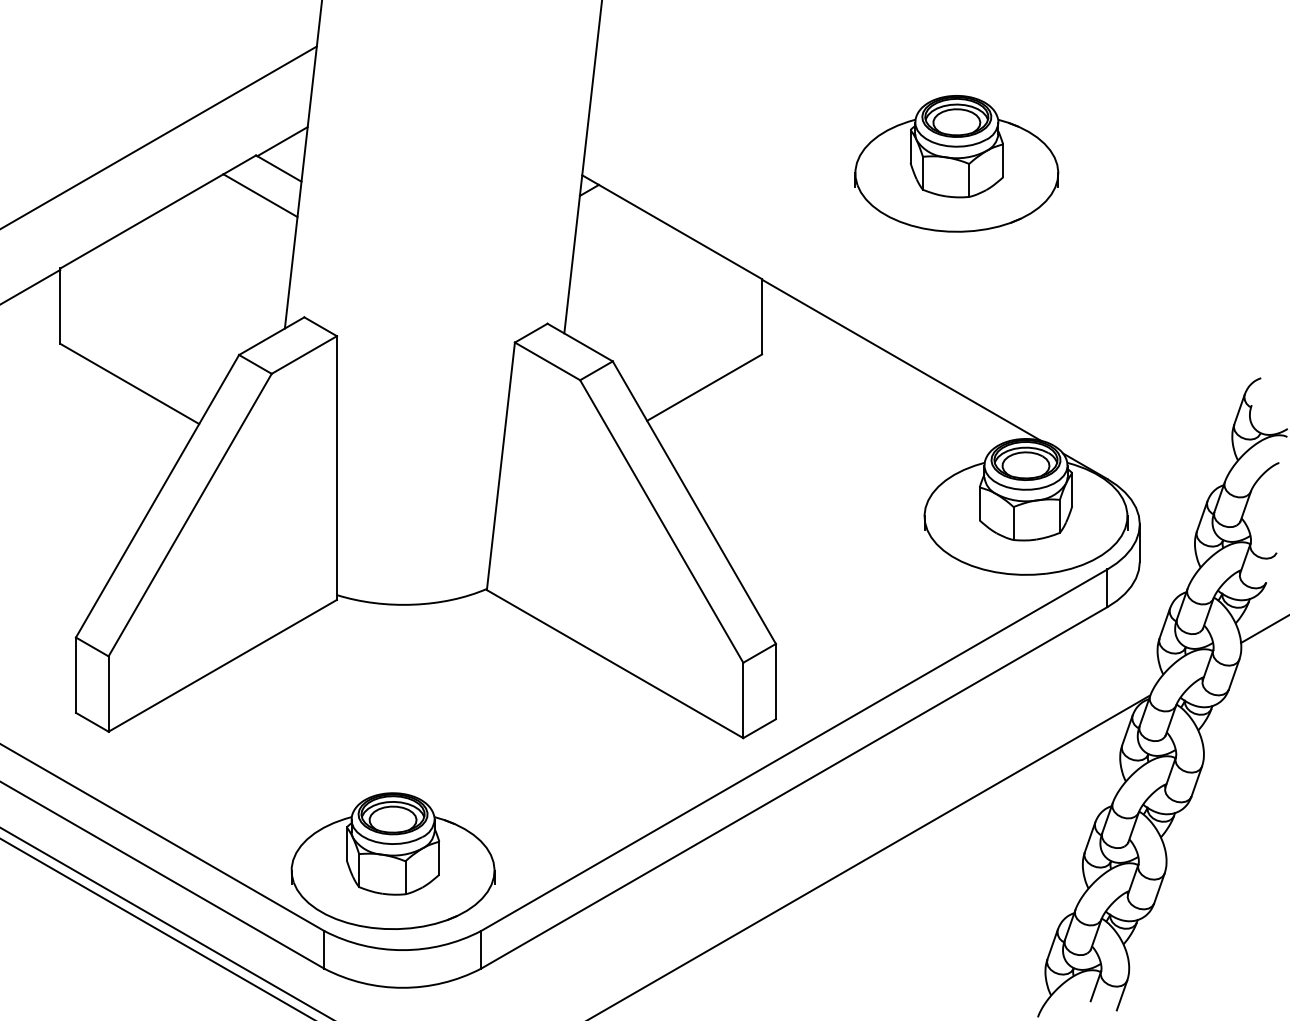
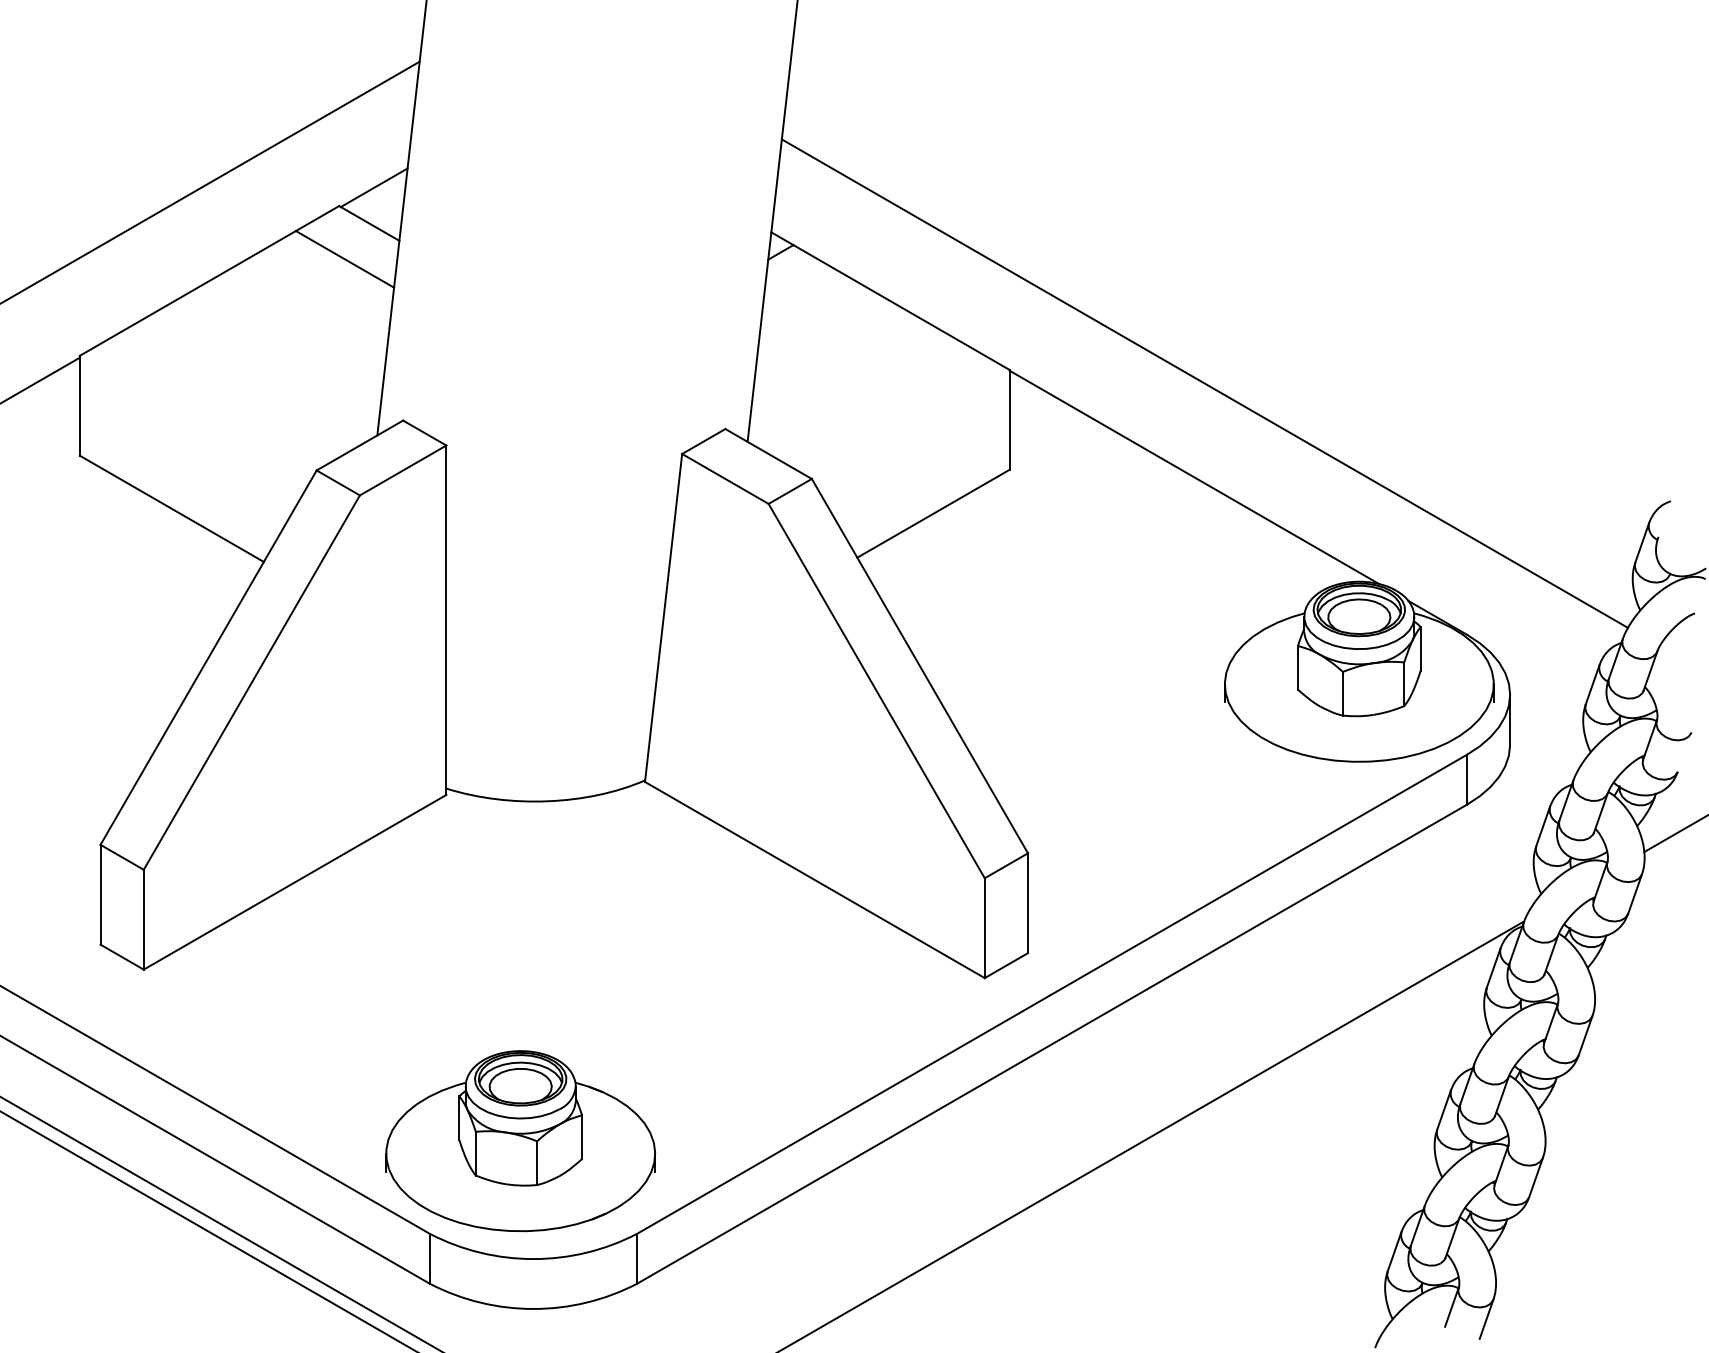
part: (956, 164) -> (1267, 217), removed
line: (909, 289) -> (1204, 383), added

